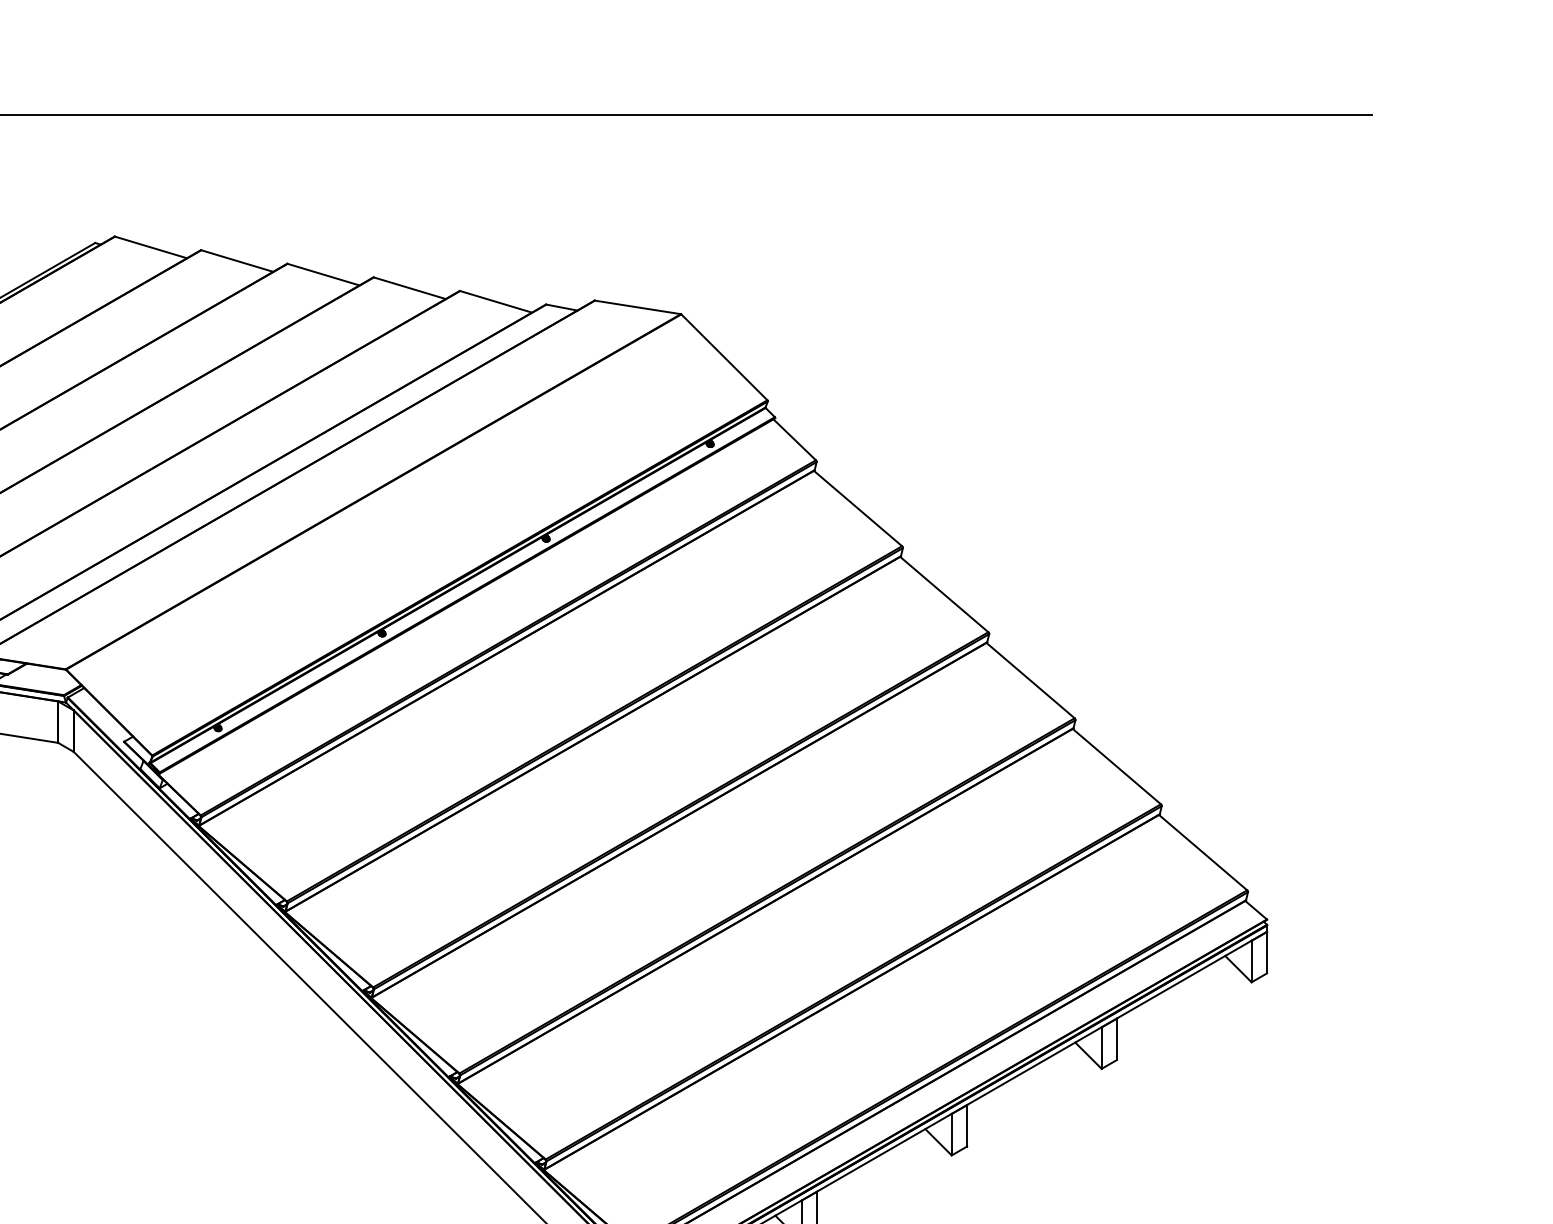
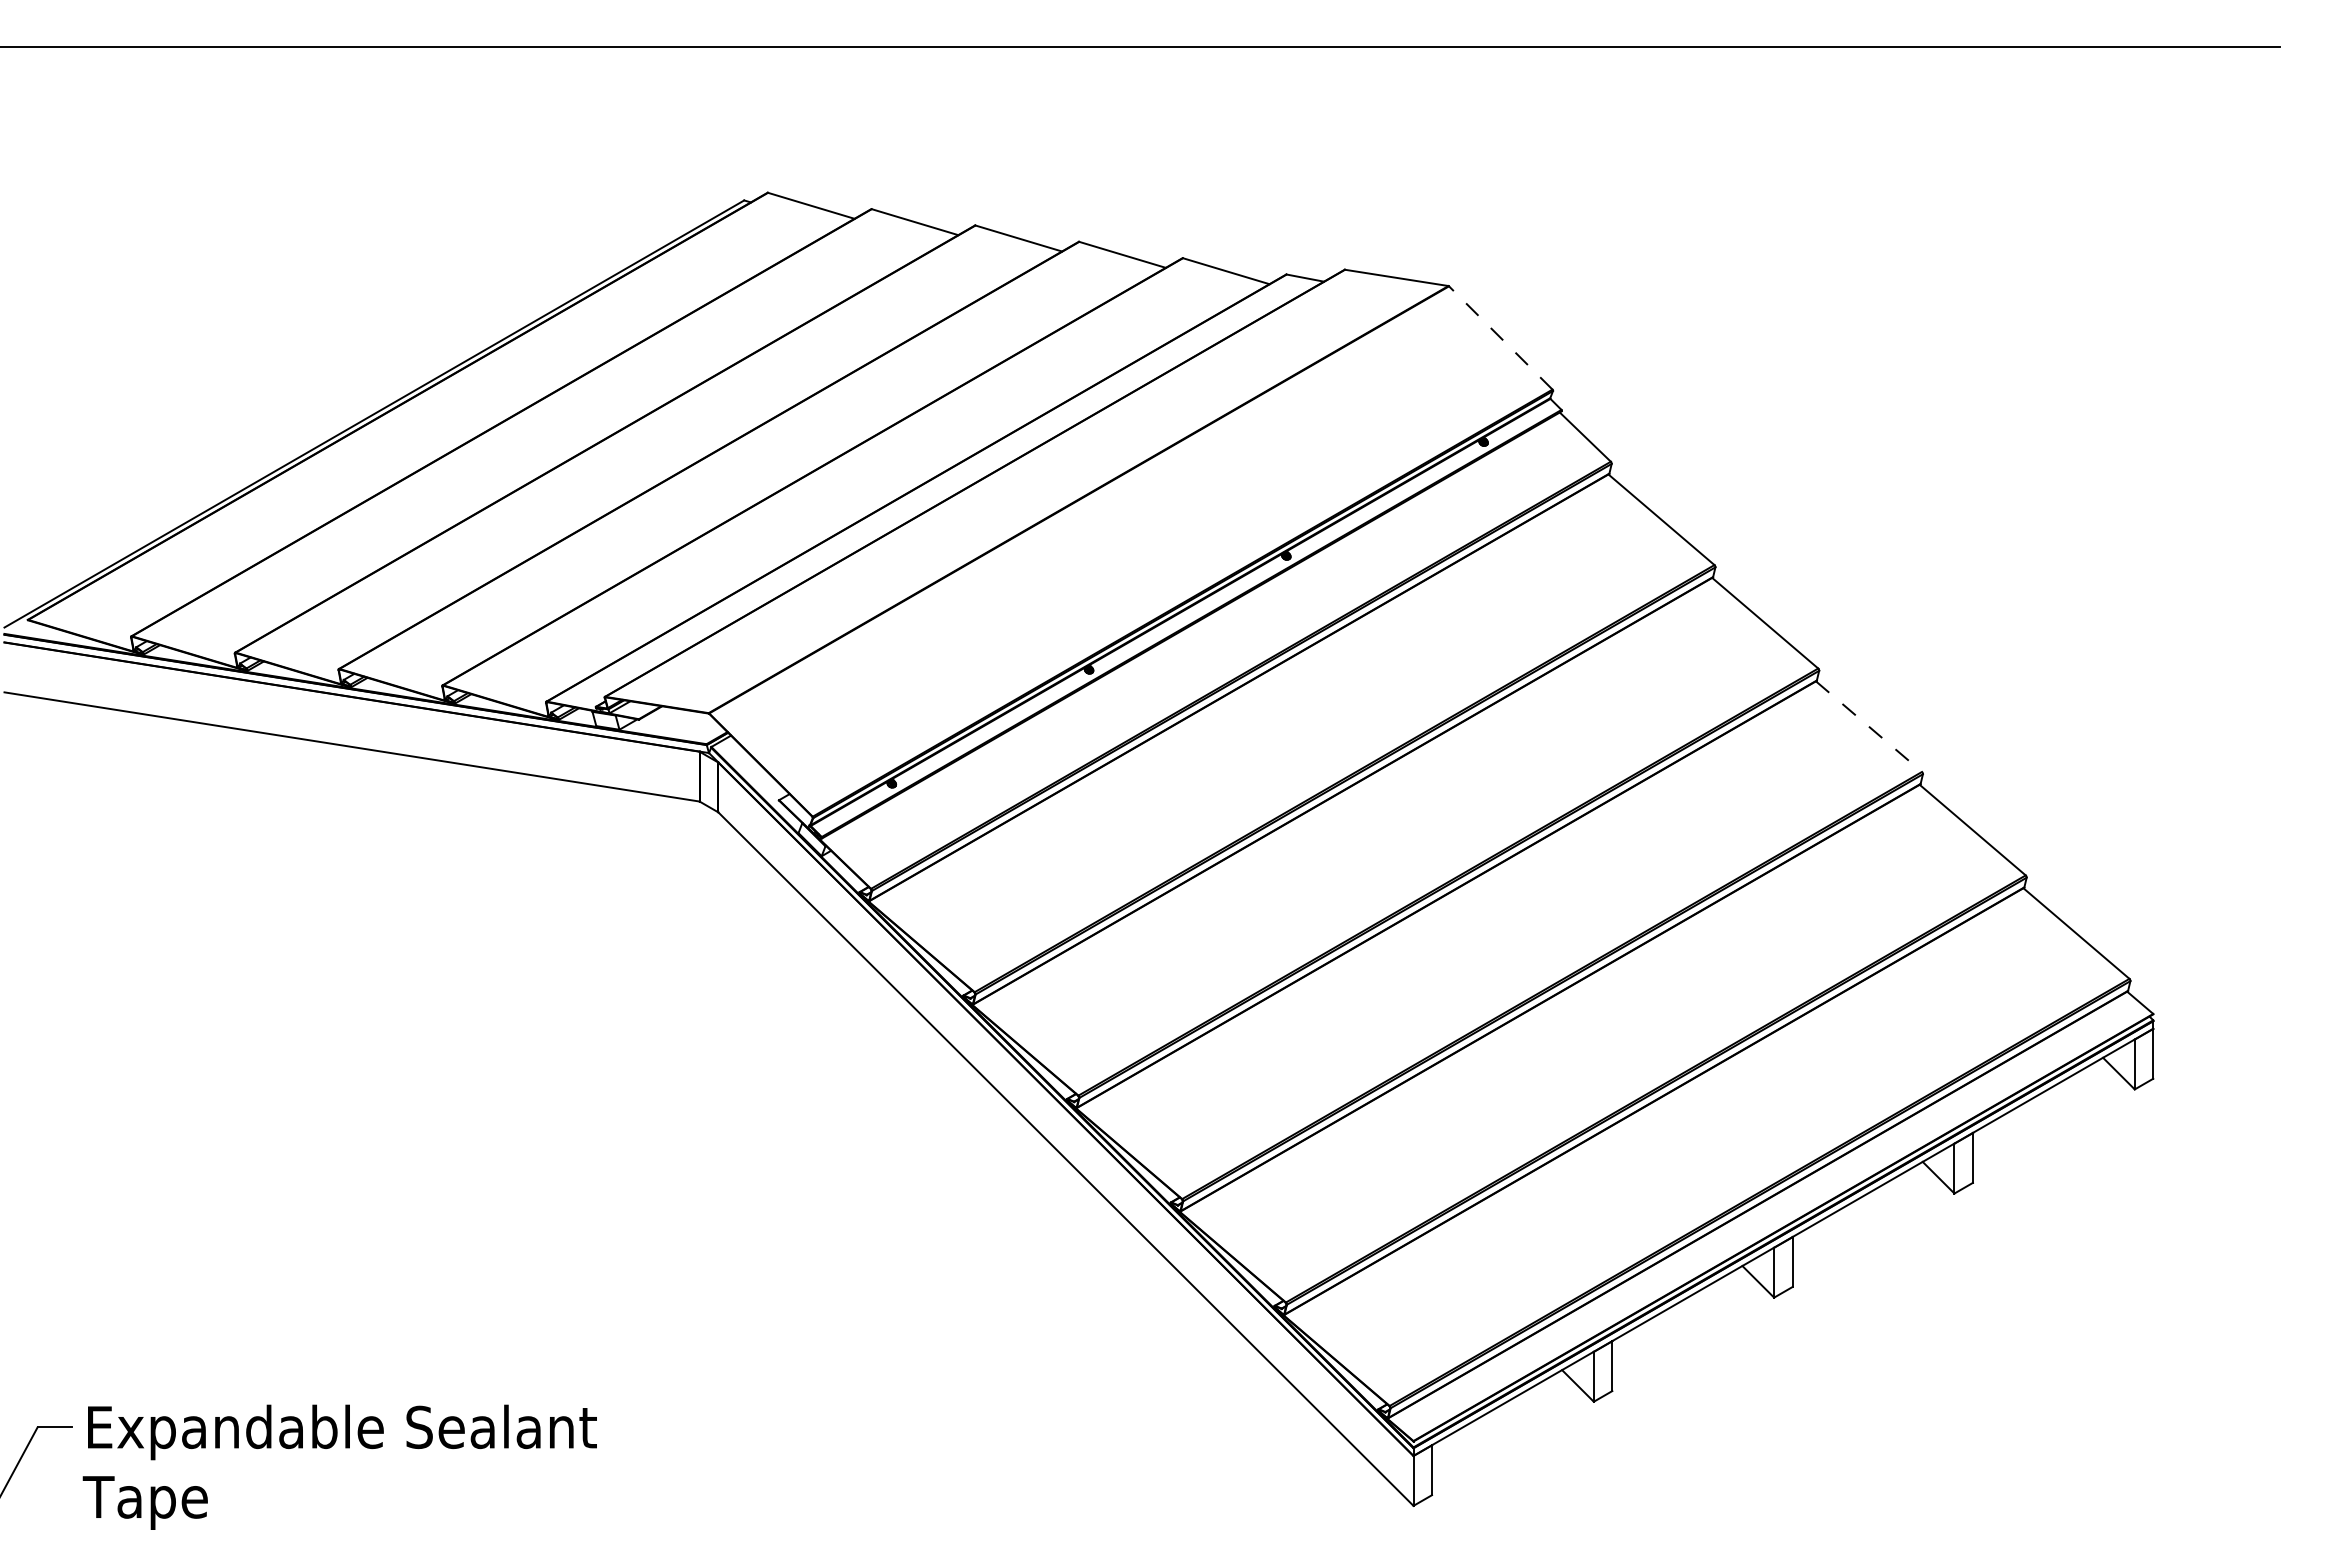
line: (724, 356) -> (1500, 337), solid -> dashed
line: (1030, 680) -> (1868, 726), solid -> dashed

